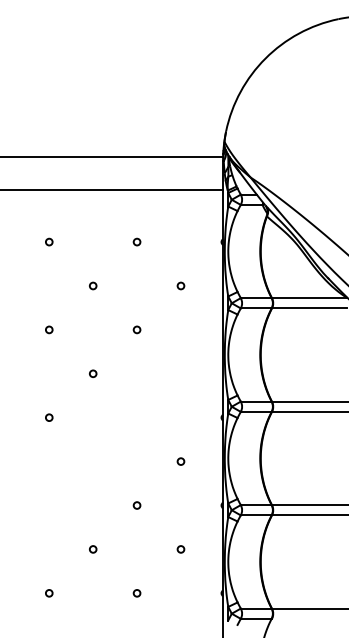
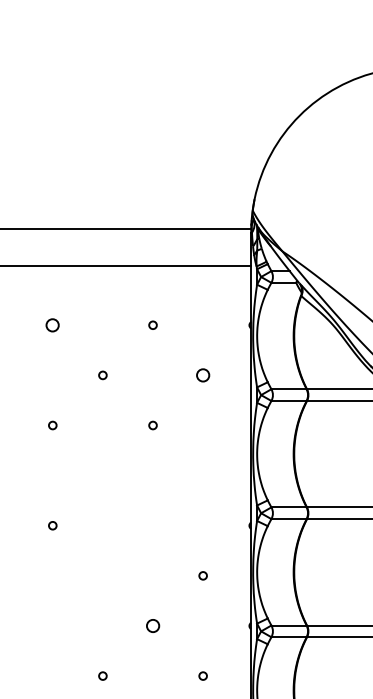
circle: (49, 241) -> (53, 324), size x1.6
circle: (180, 285) -> (202, 374), size x1.6
circle: (93, 373) -> (103, 475), removed
circle: (136, 505) -> (152, 625), size x1.6

